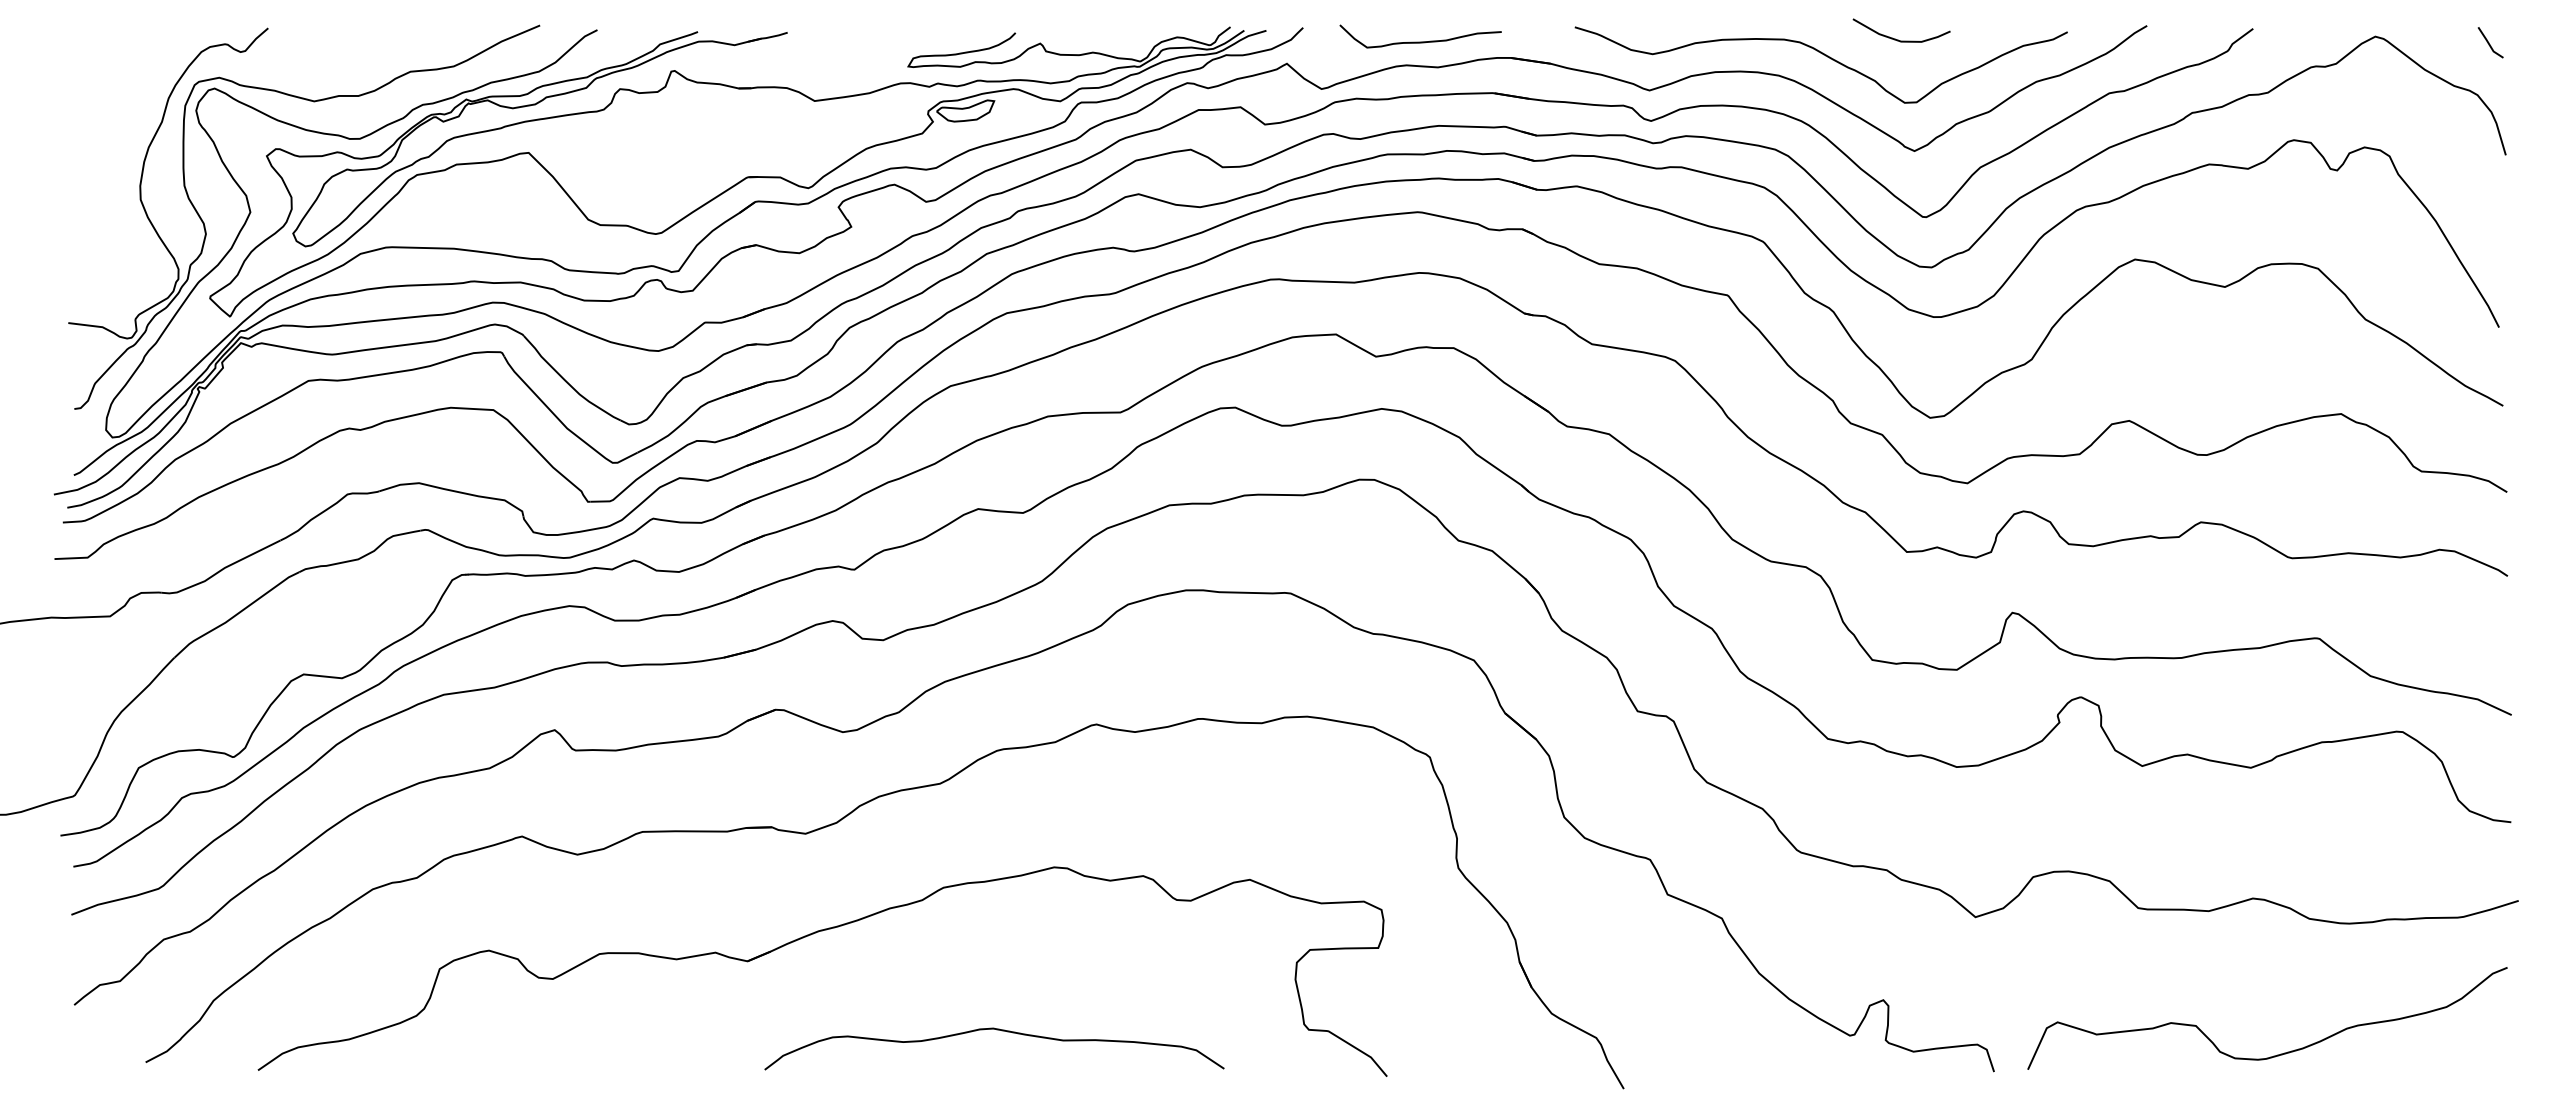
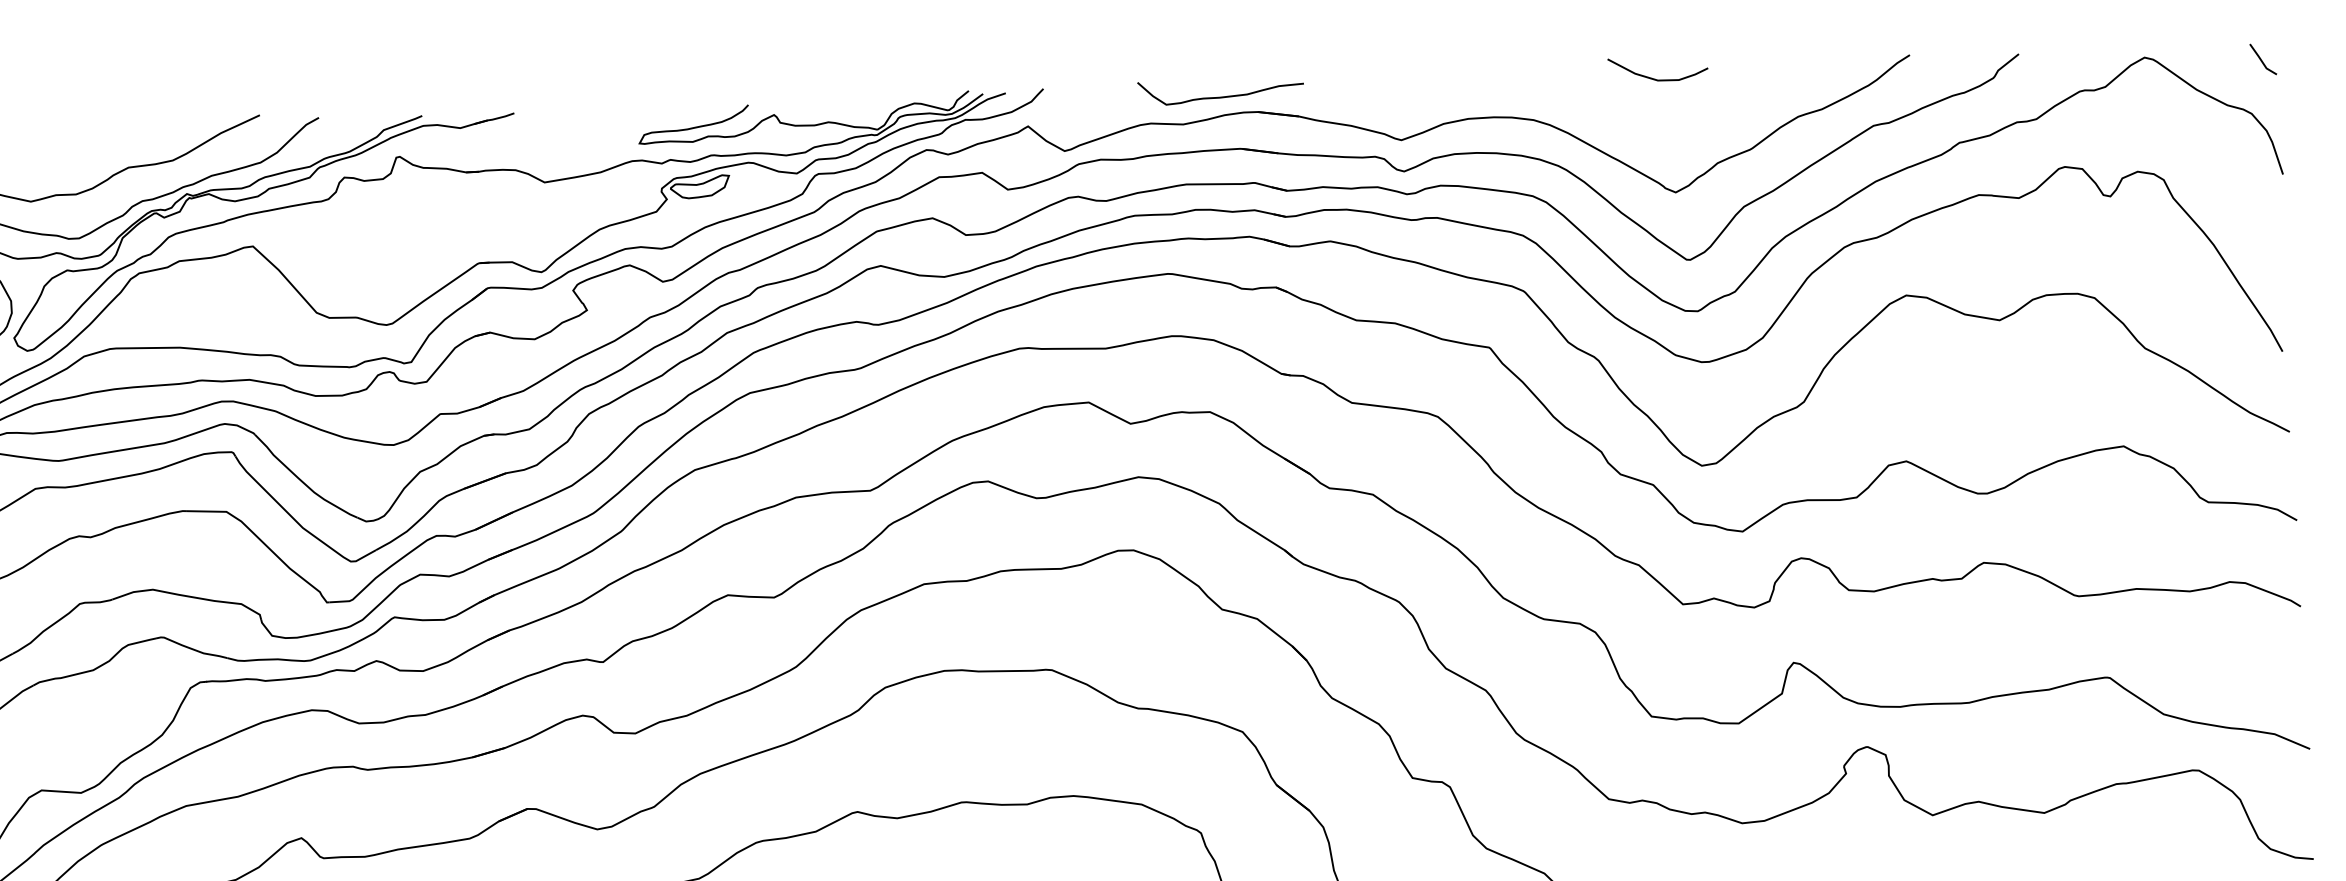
curve: (1420, 41) -> (1220, 96), moved
curve: (1825, 56) -> (1580, 98), removed

